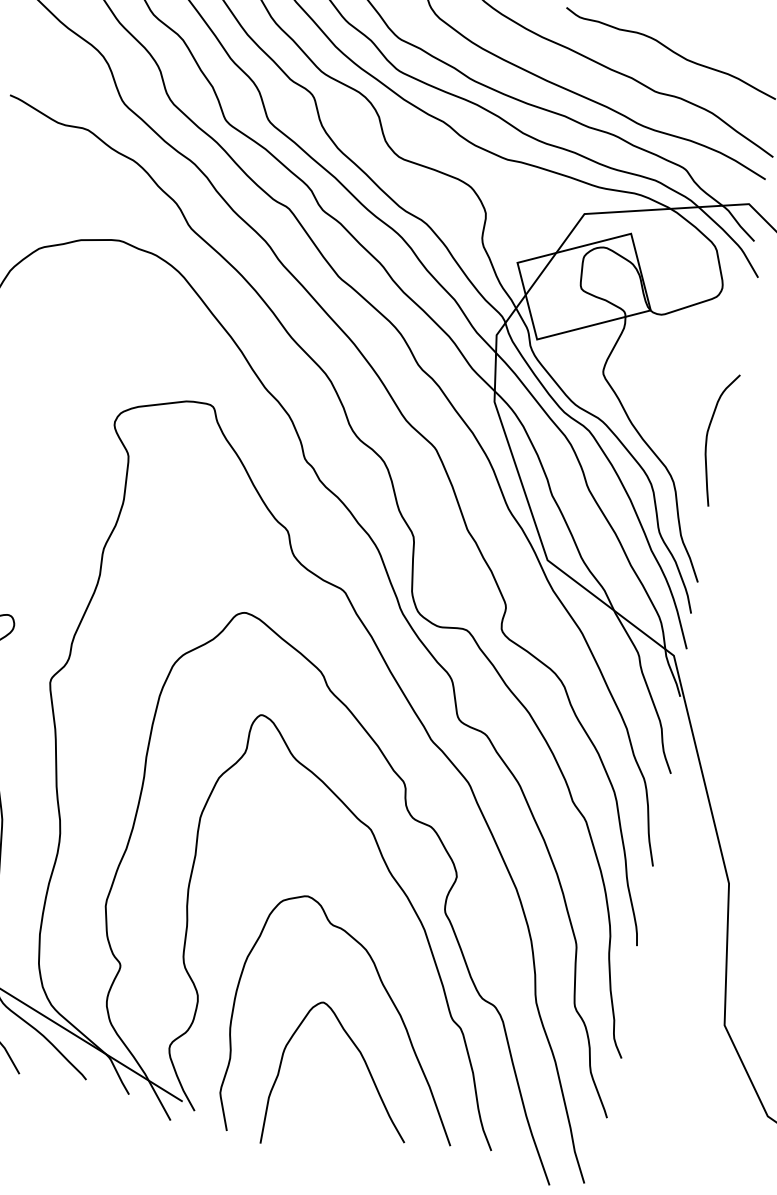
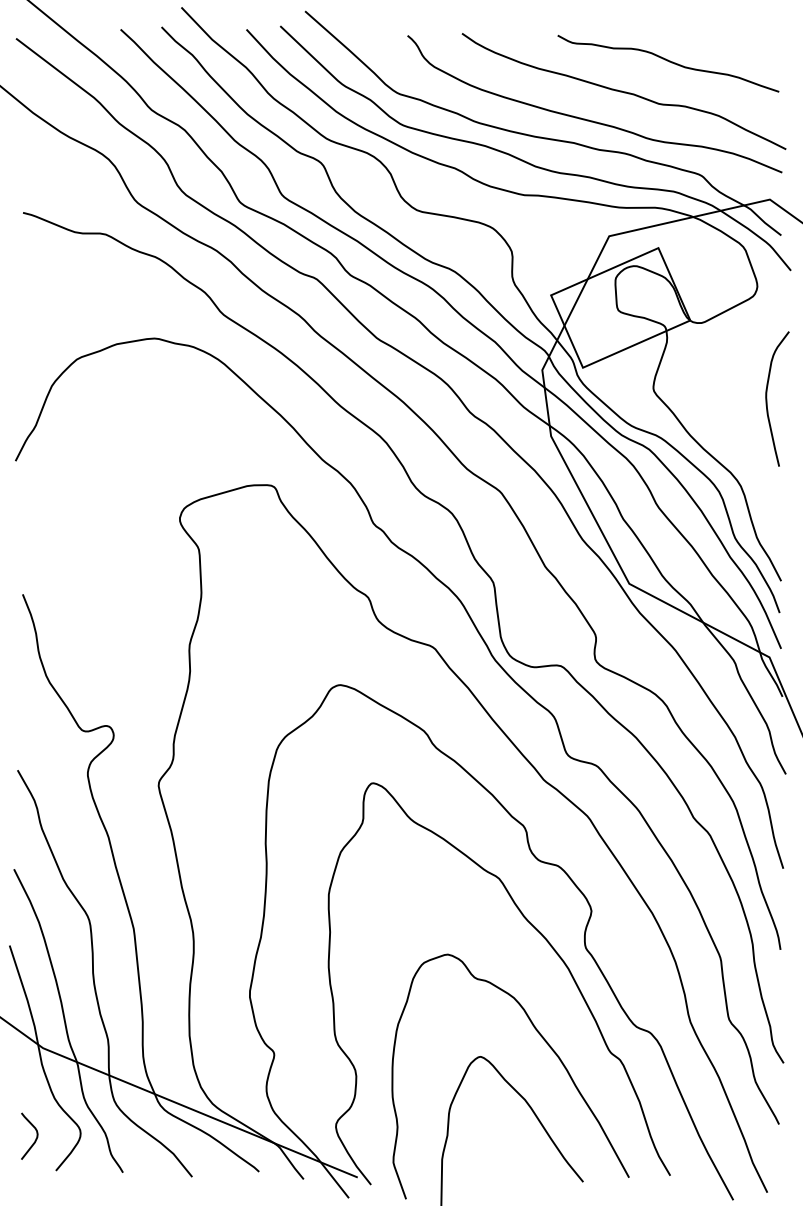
curve: (707, 437) -> (767, 398), moved

